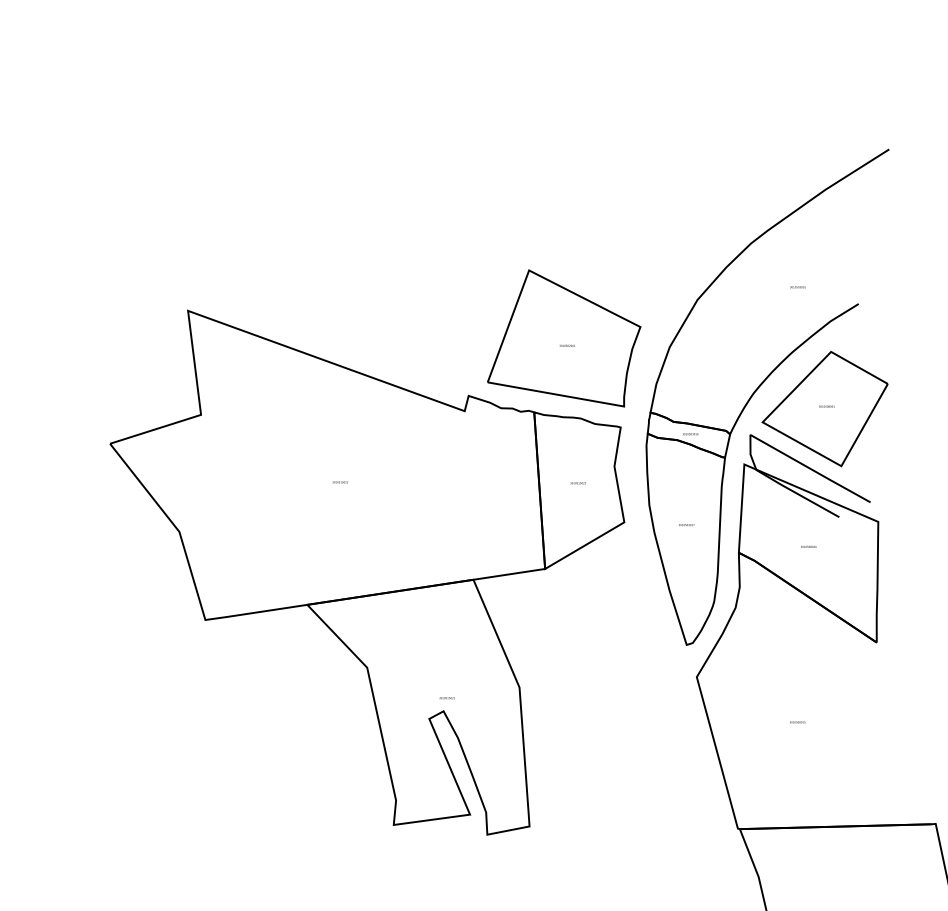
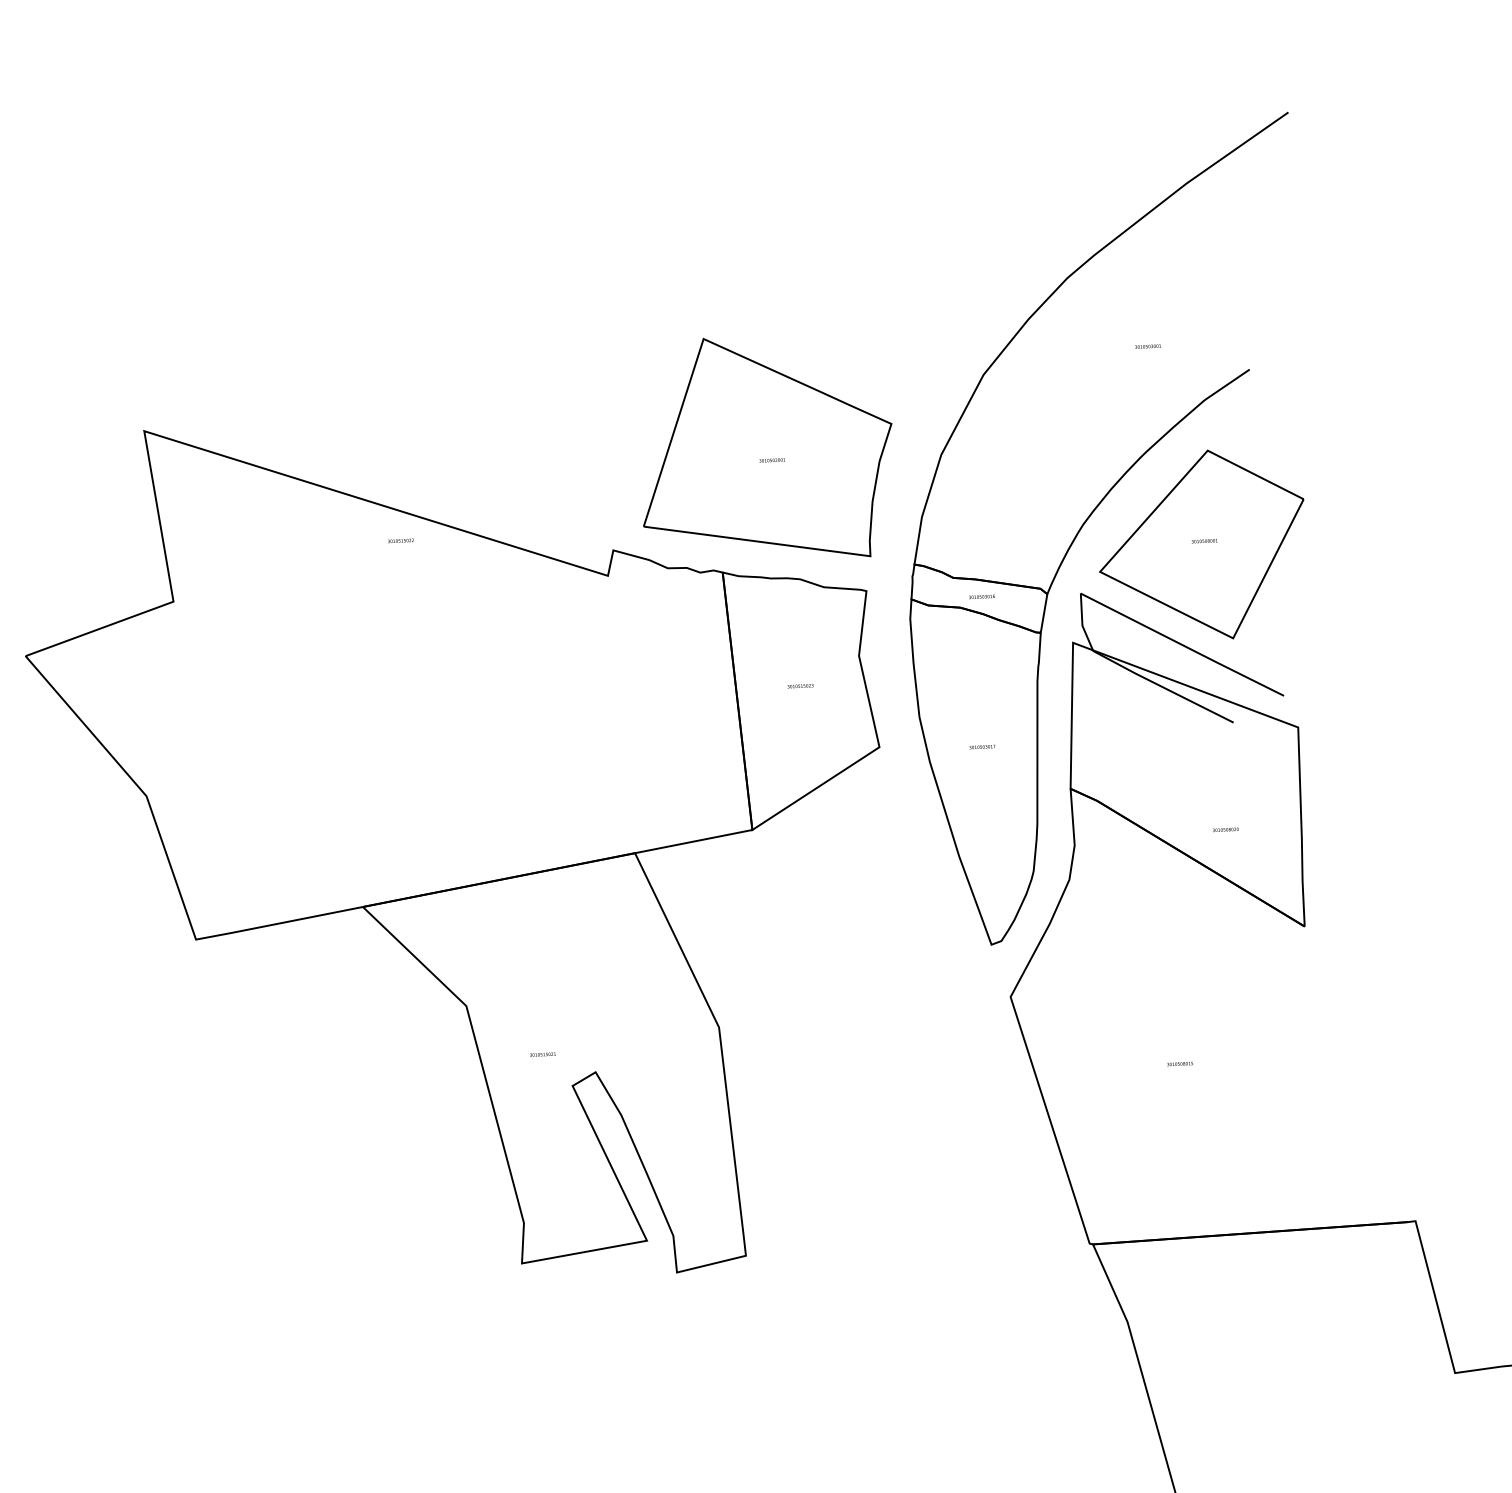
text: (339, 482) -> (399, 541), moved
text: (808, 546) -> (1225, 829), moved
text: (446, 698) -> (541, 1055), moved

